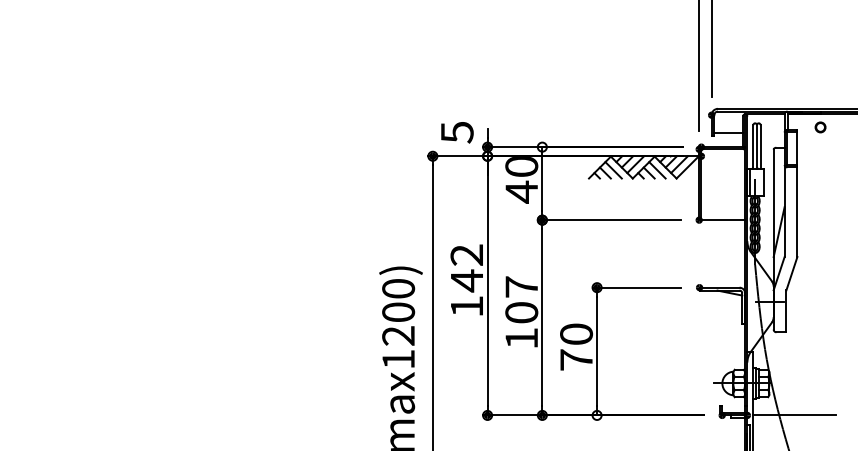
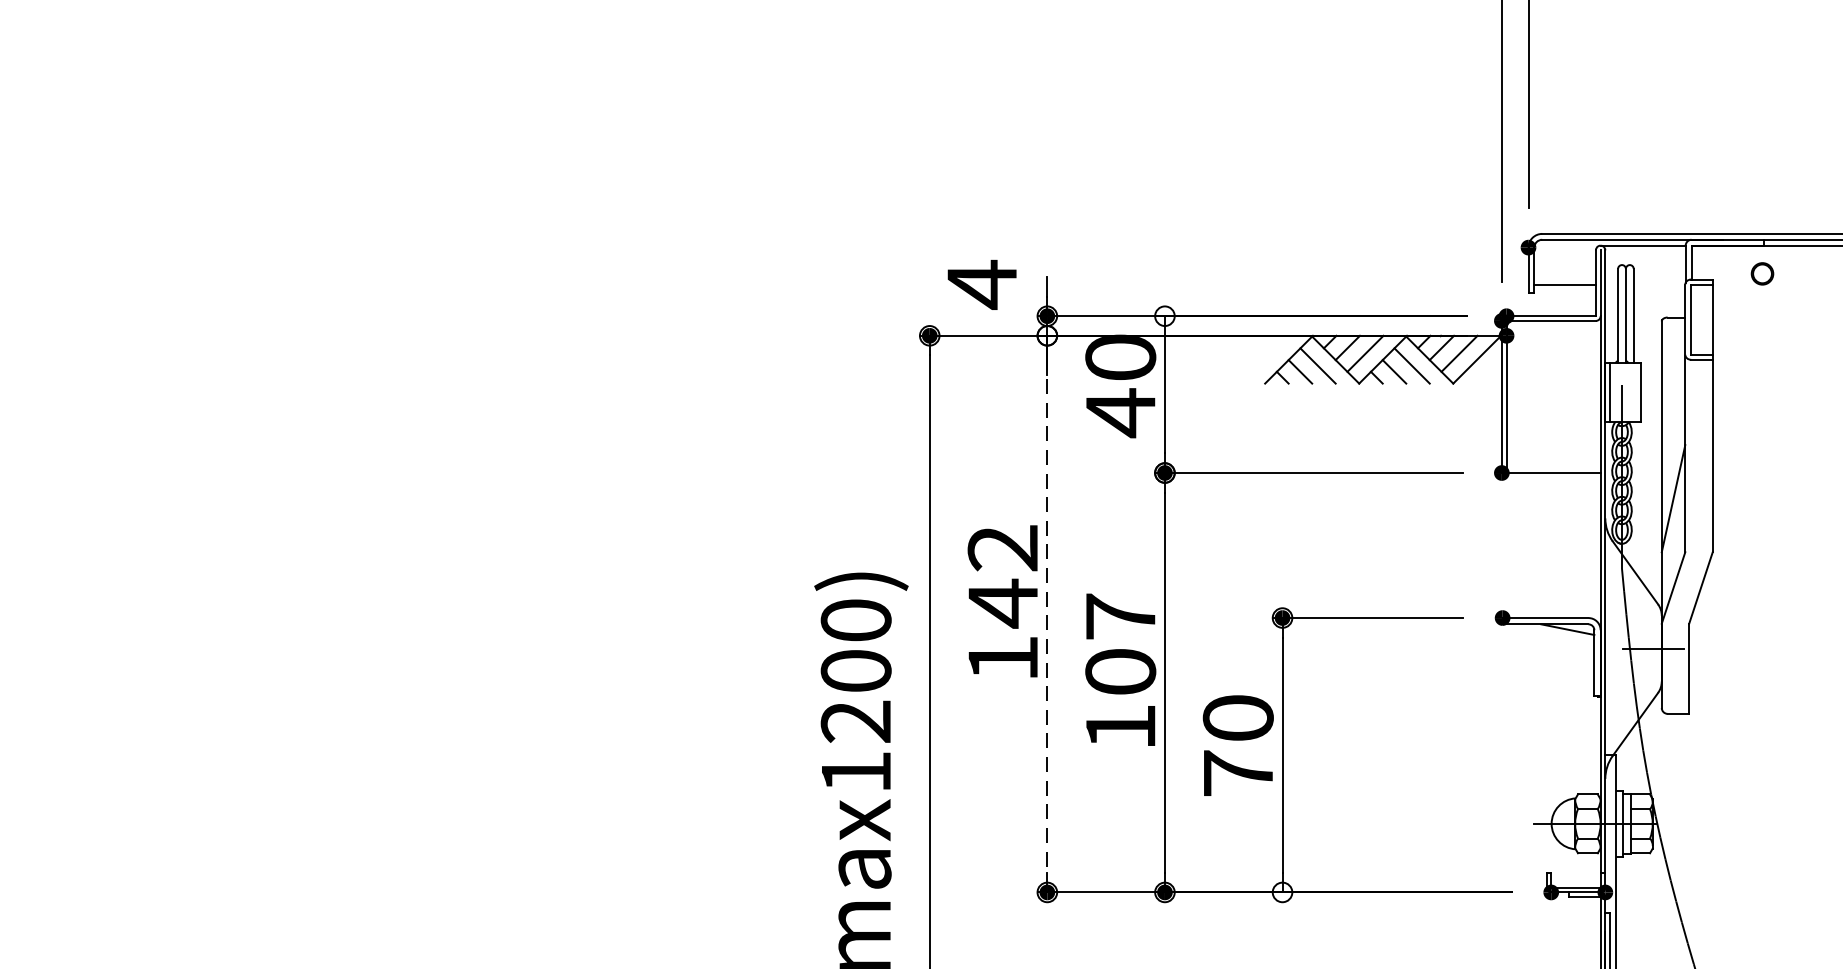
text: (457, 132) -> (982, 284), 5 -> 4
line: (487, 286) -> (1047, 615), solid -> dashed
line: (794, 415) -> (1706, 892), removed

